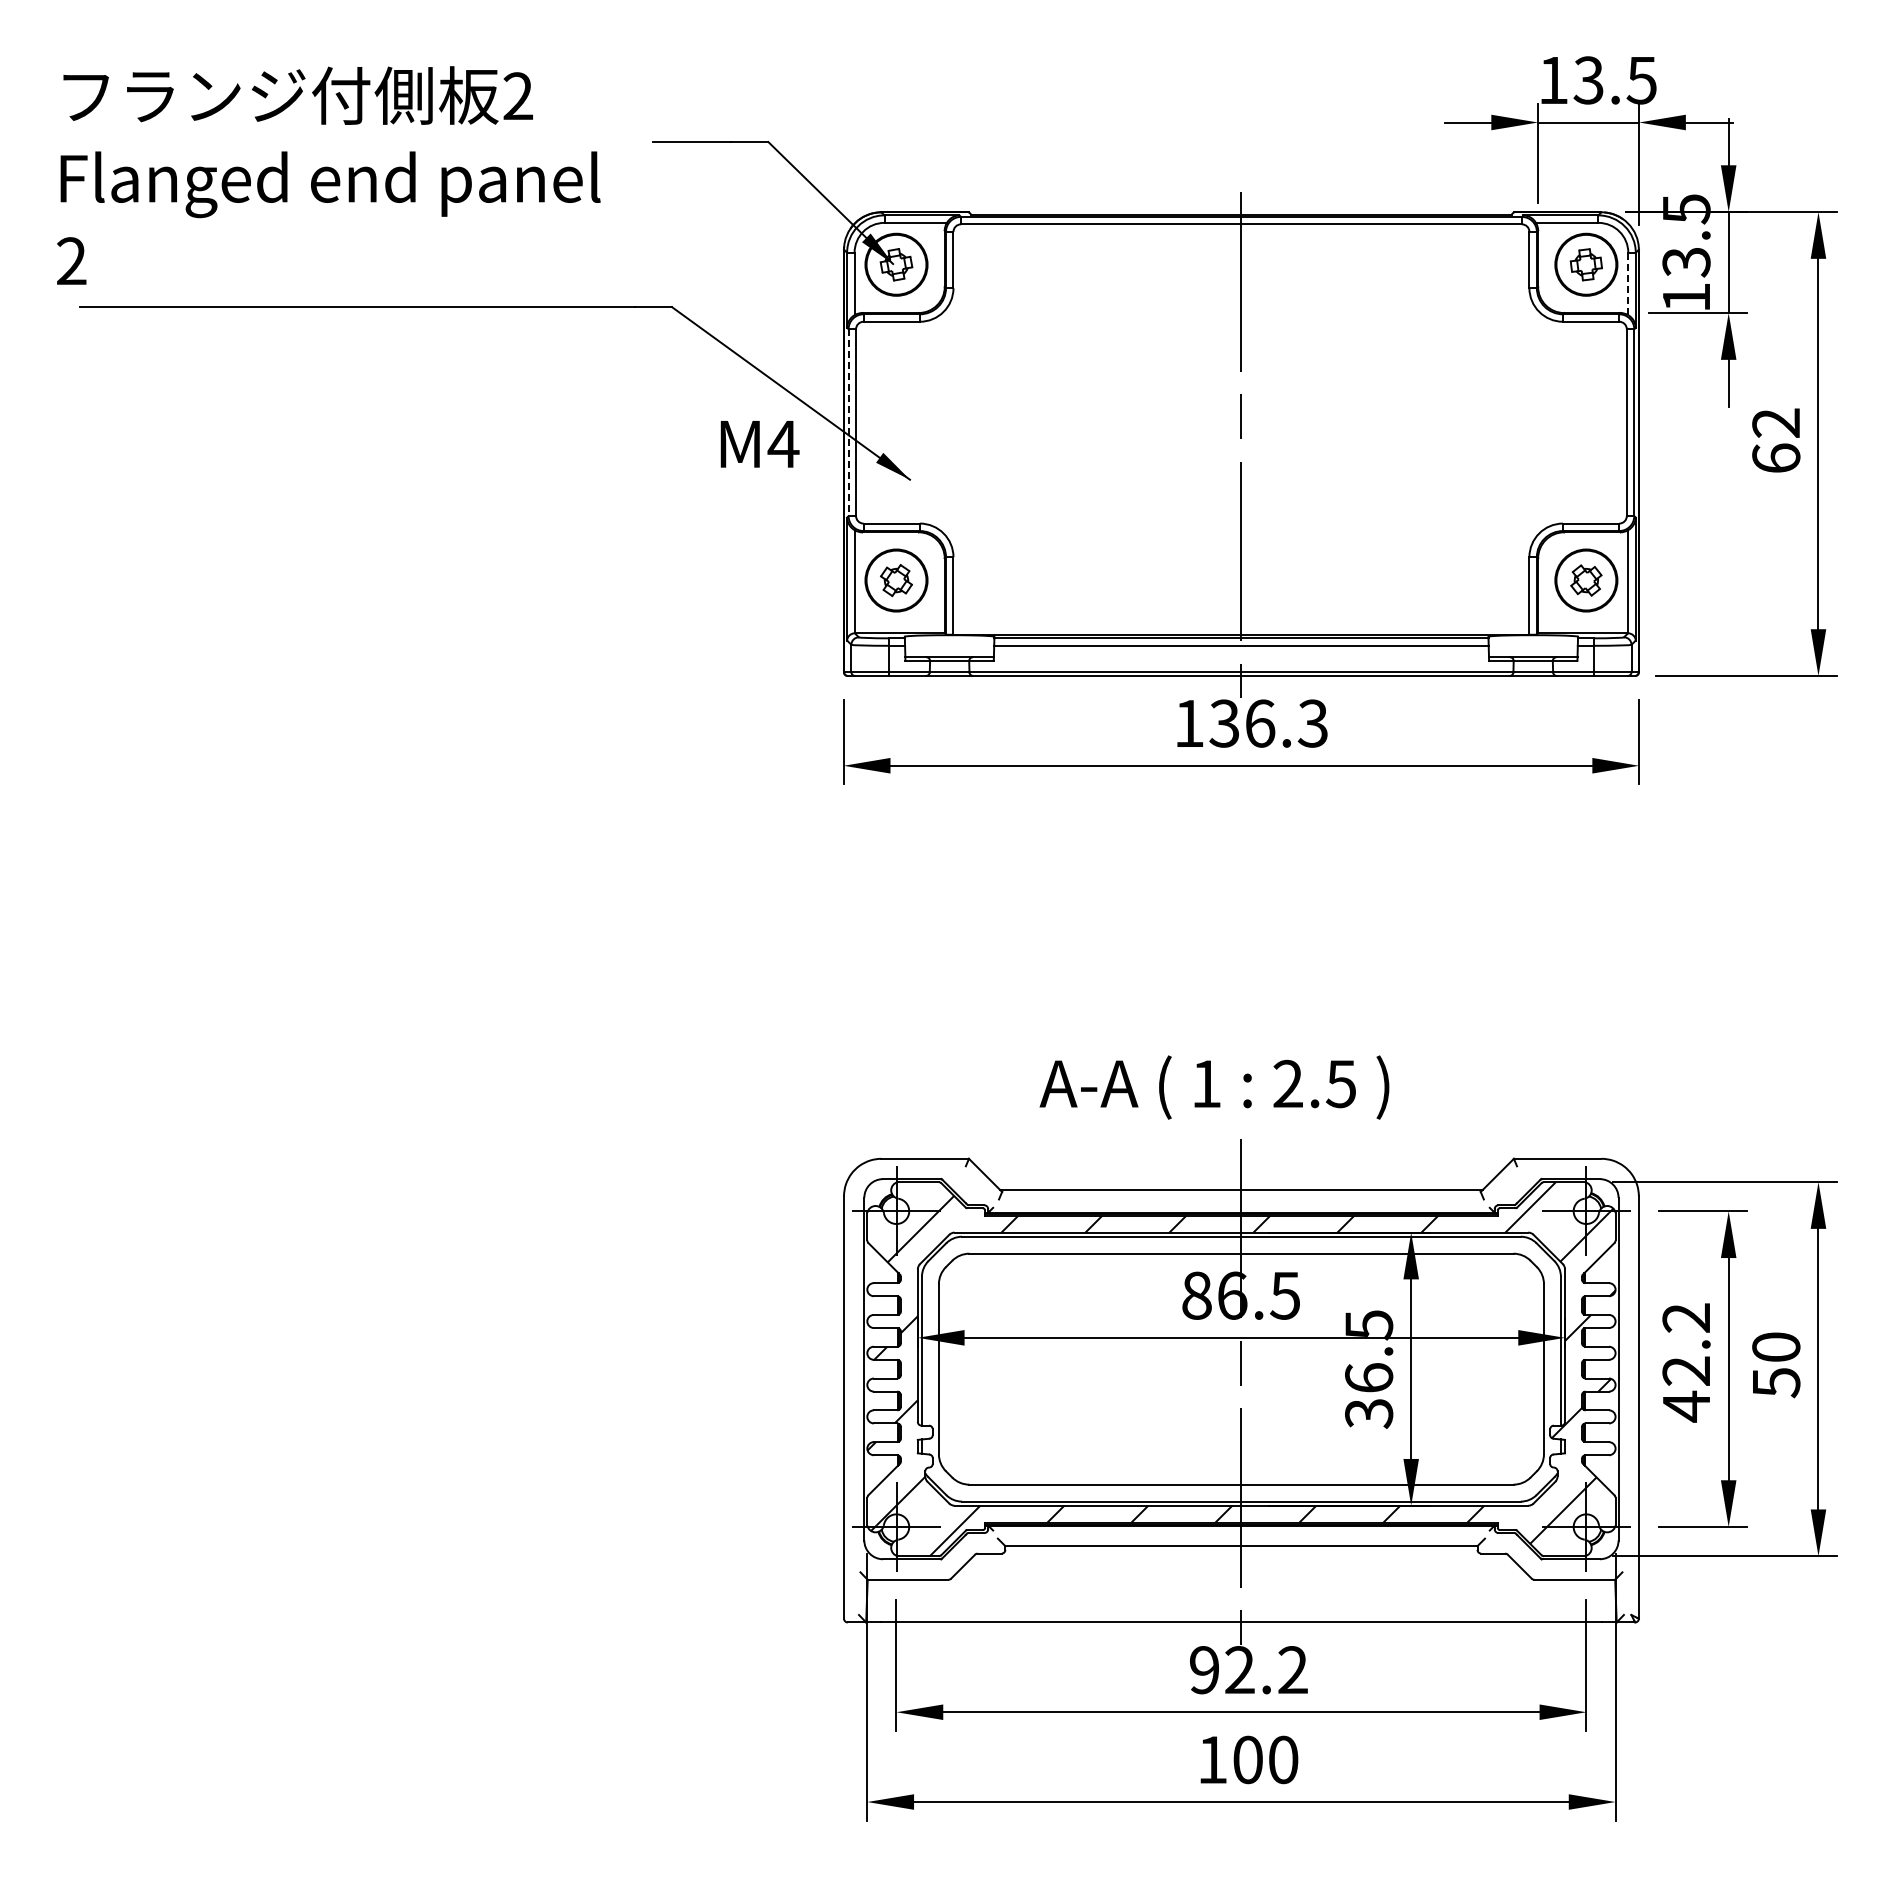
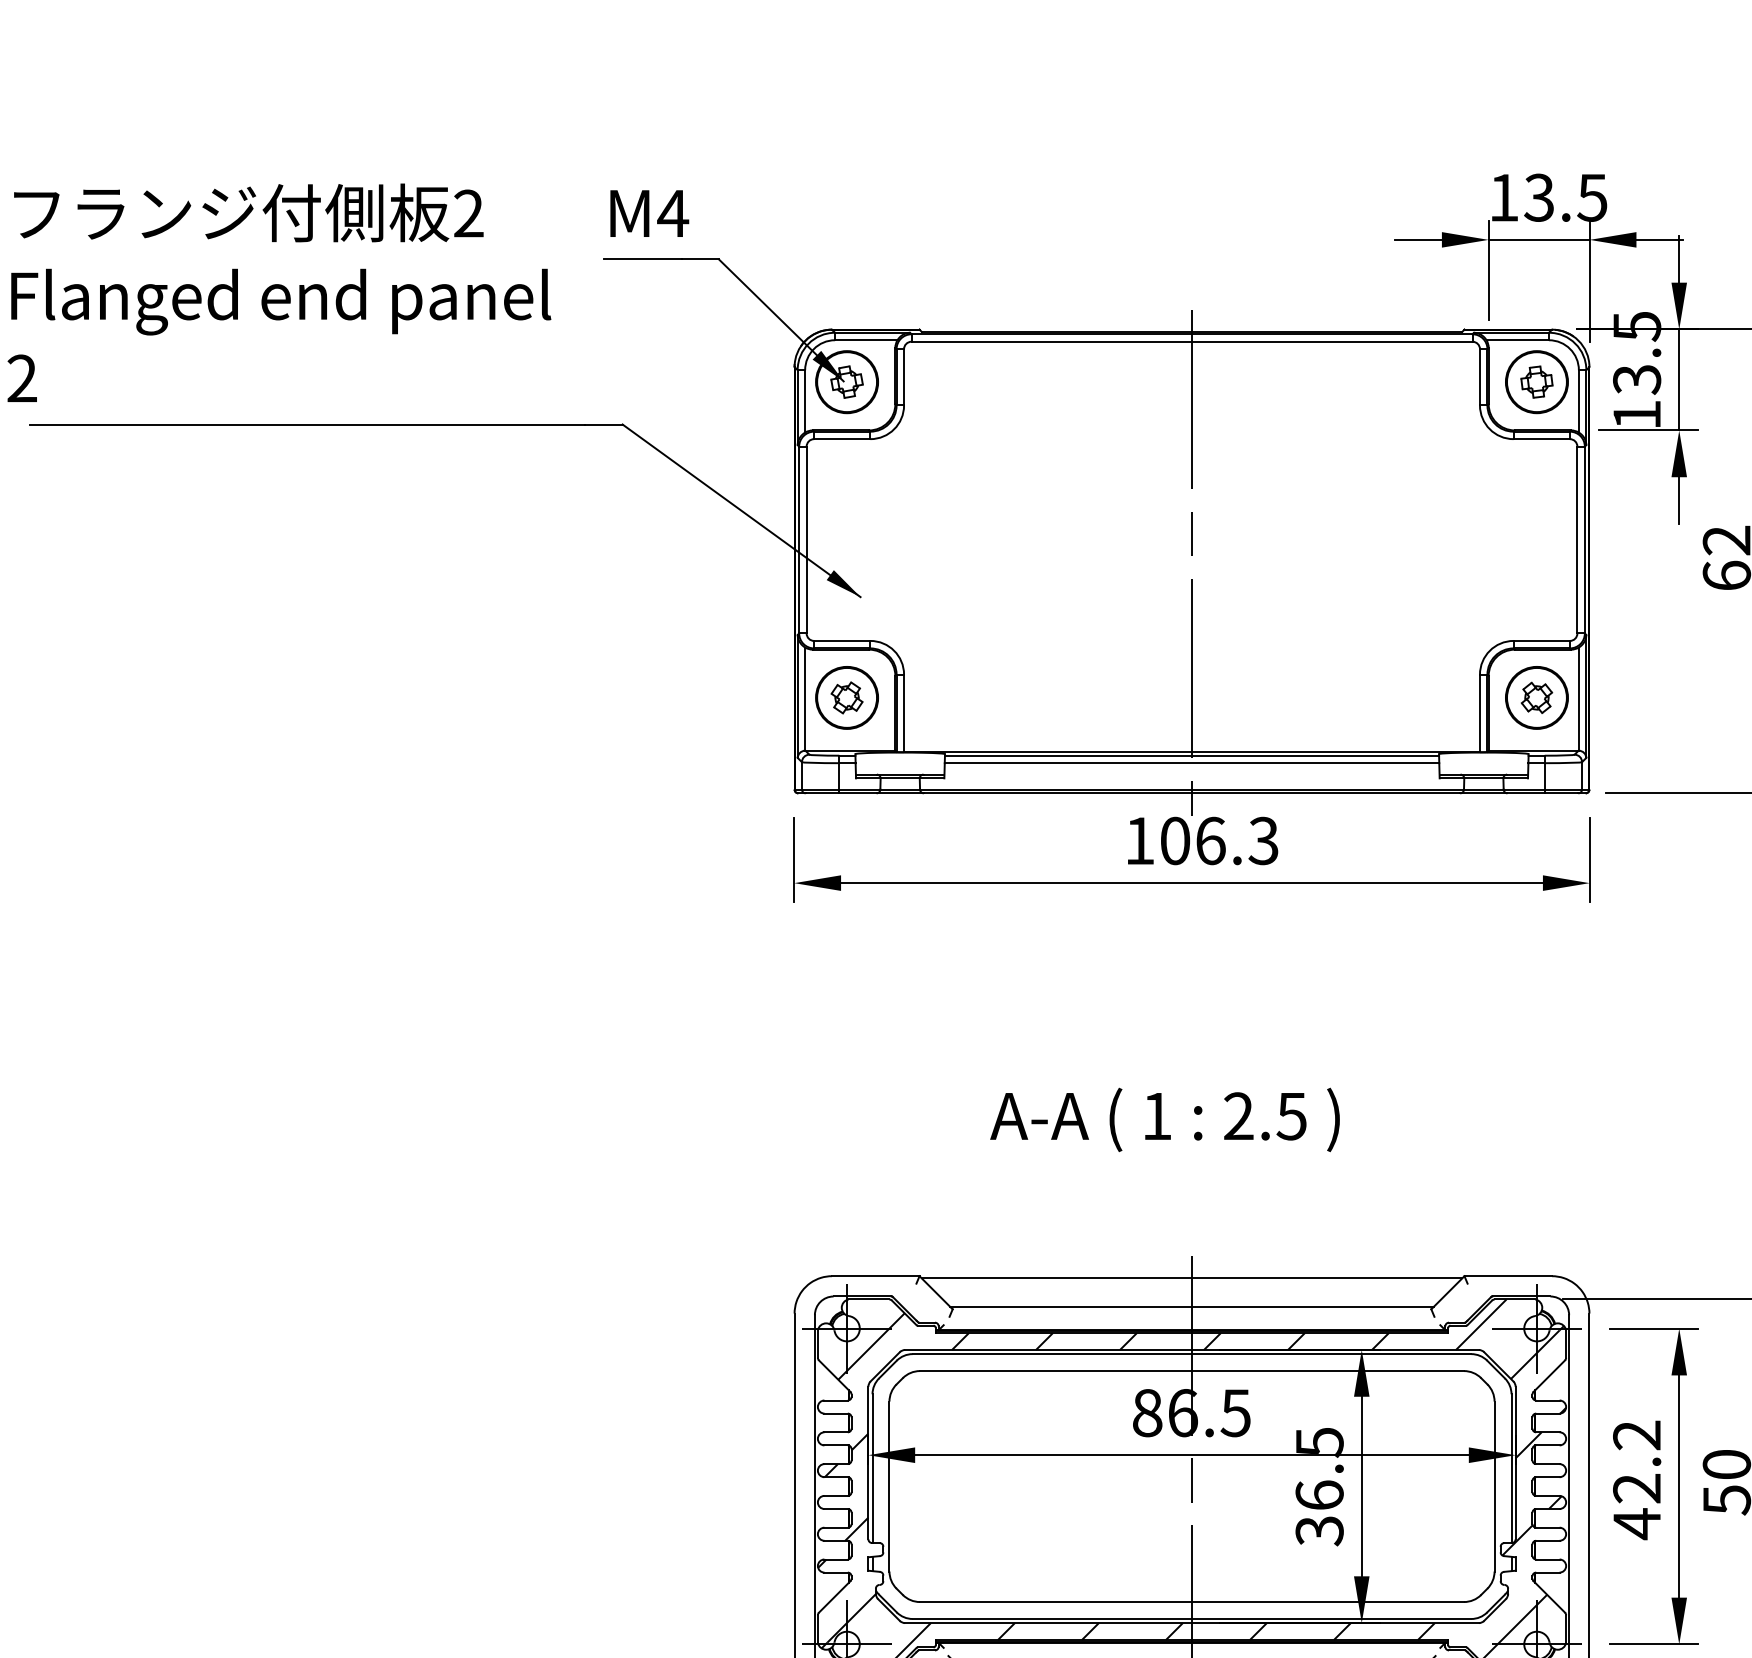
line: (1628, 284) -> (1579, 401), dashed -> solid
line: (848, 423) -> (799, 540), dashed -> solid
text: (759, 444) -> (649, 213), moved
text: (1224, 723) -> (1175, 840), 136.3 -> 106.3
text: (1214, 1087) -> (1165, 1119), moved
line: (1241, 1161) -> (1192, 1278), added

